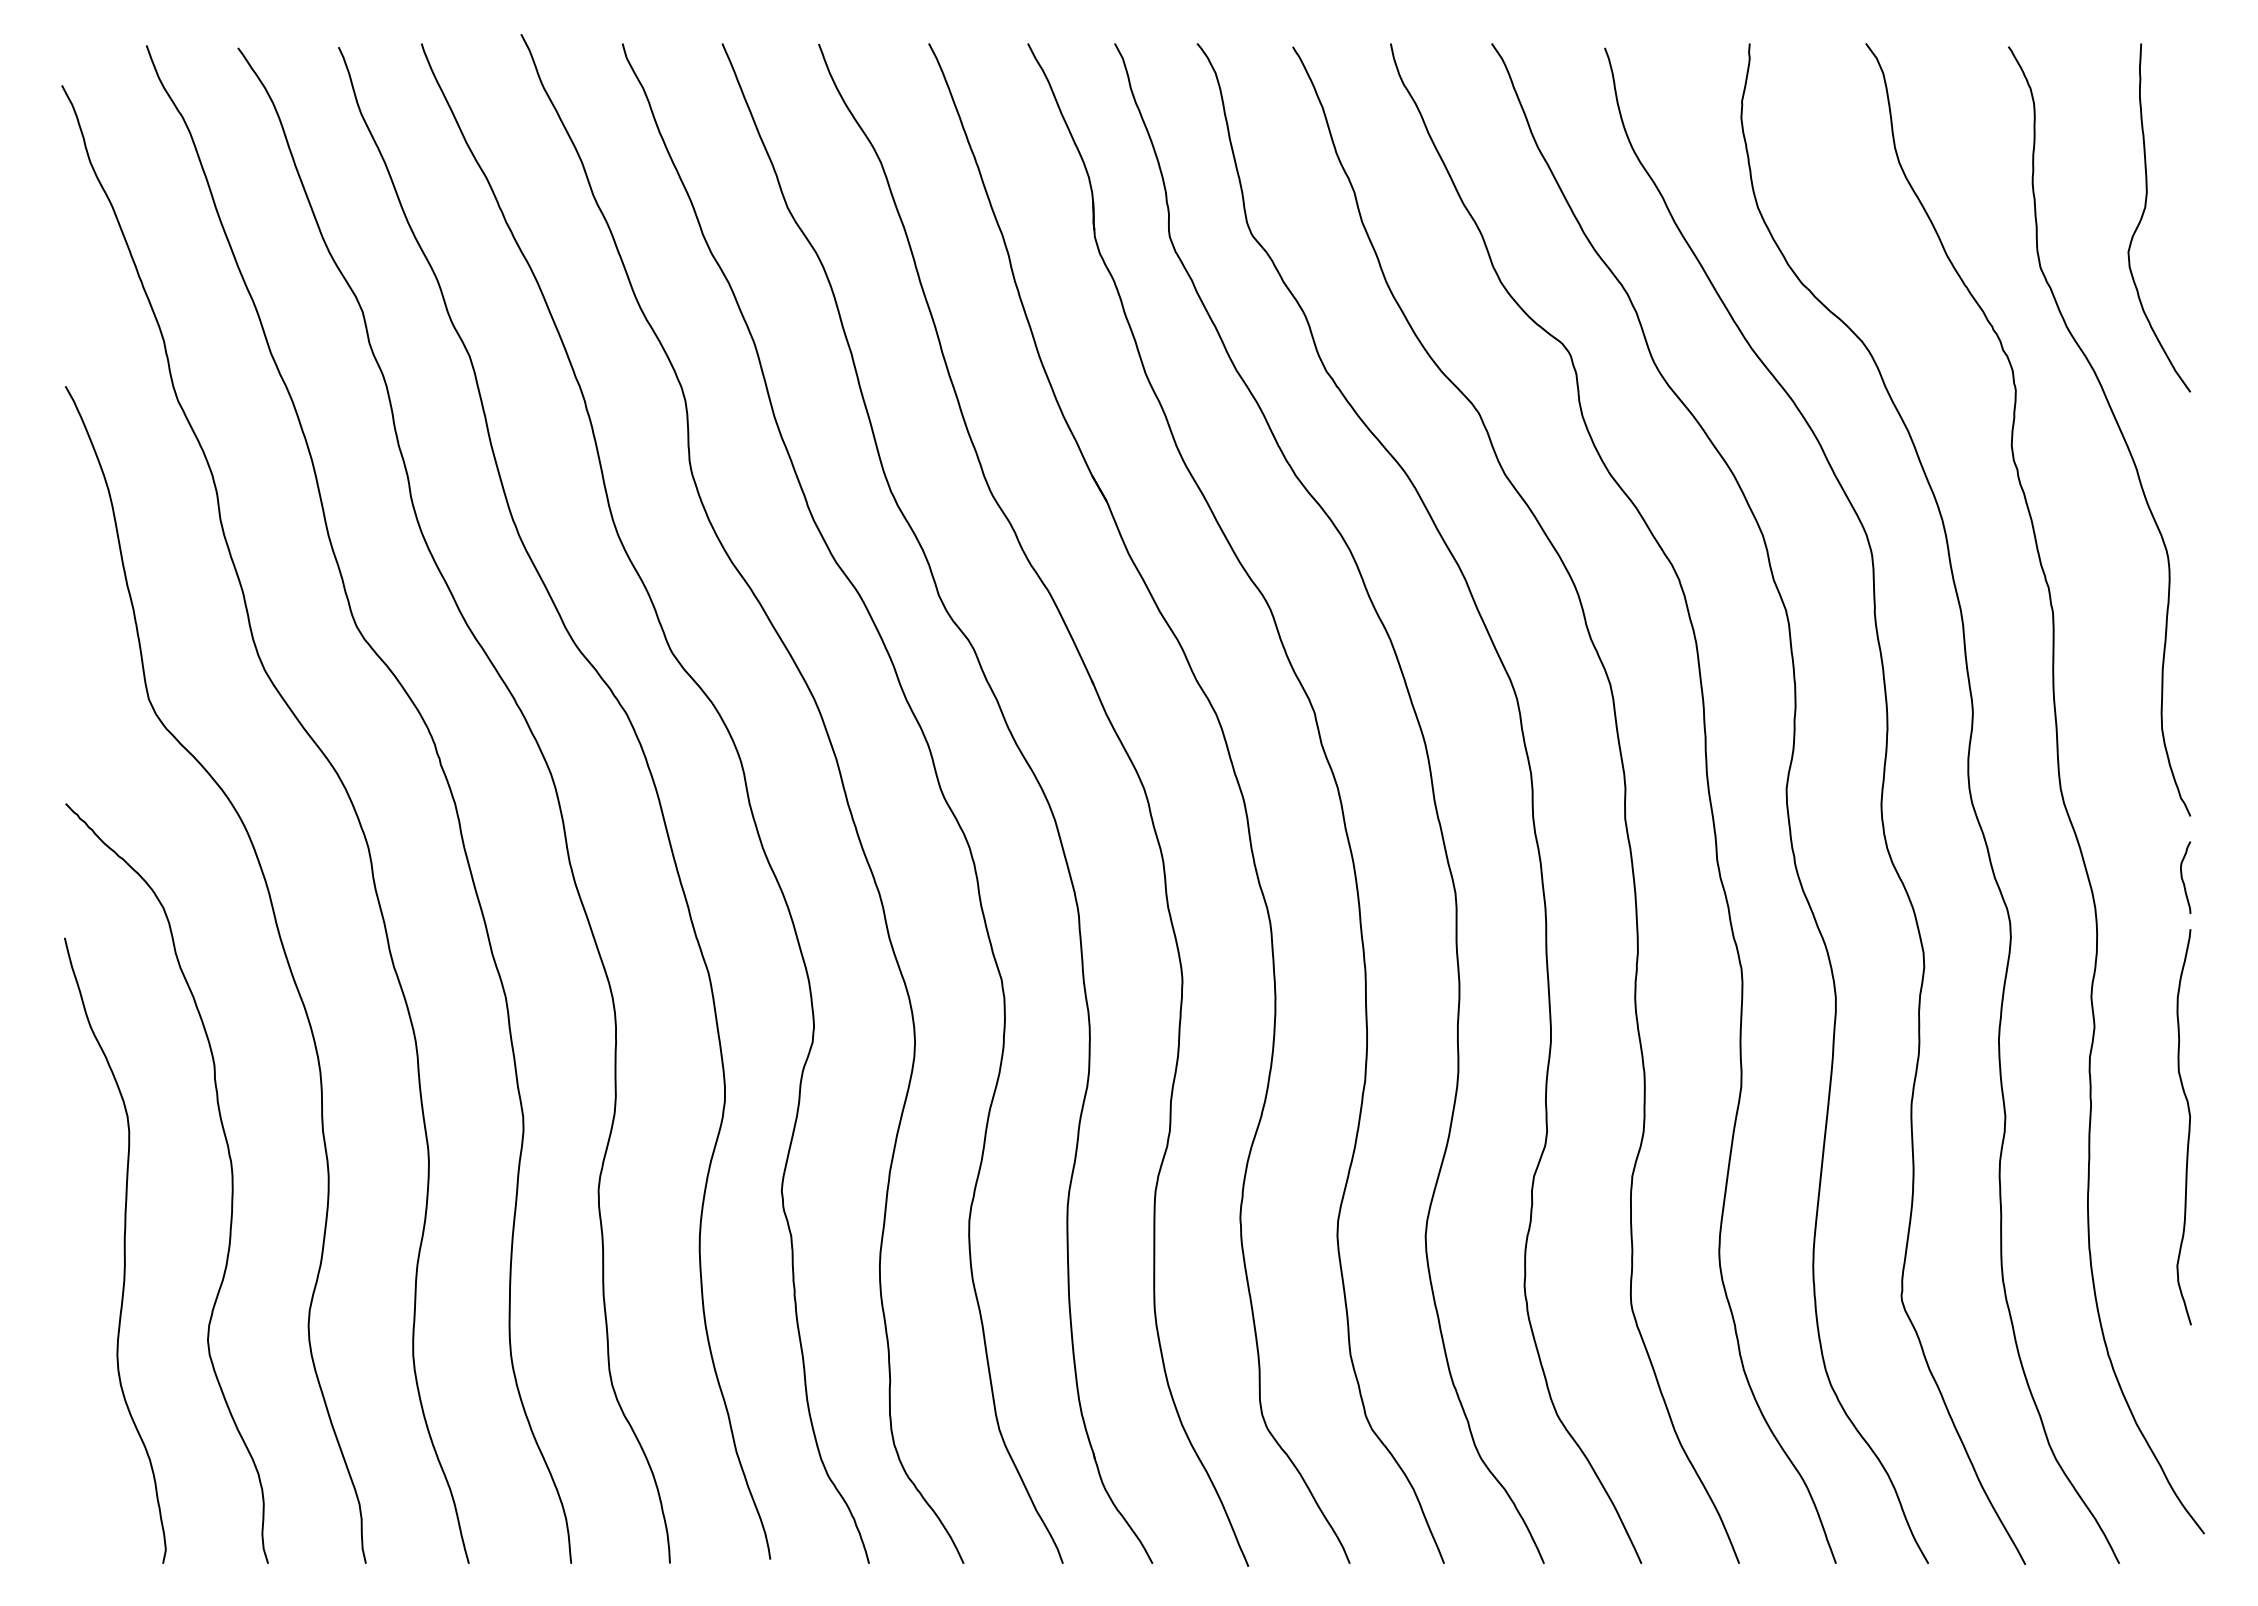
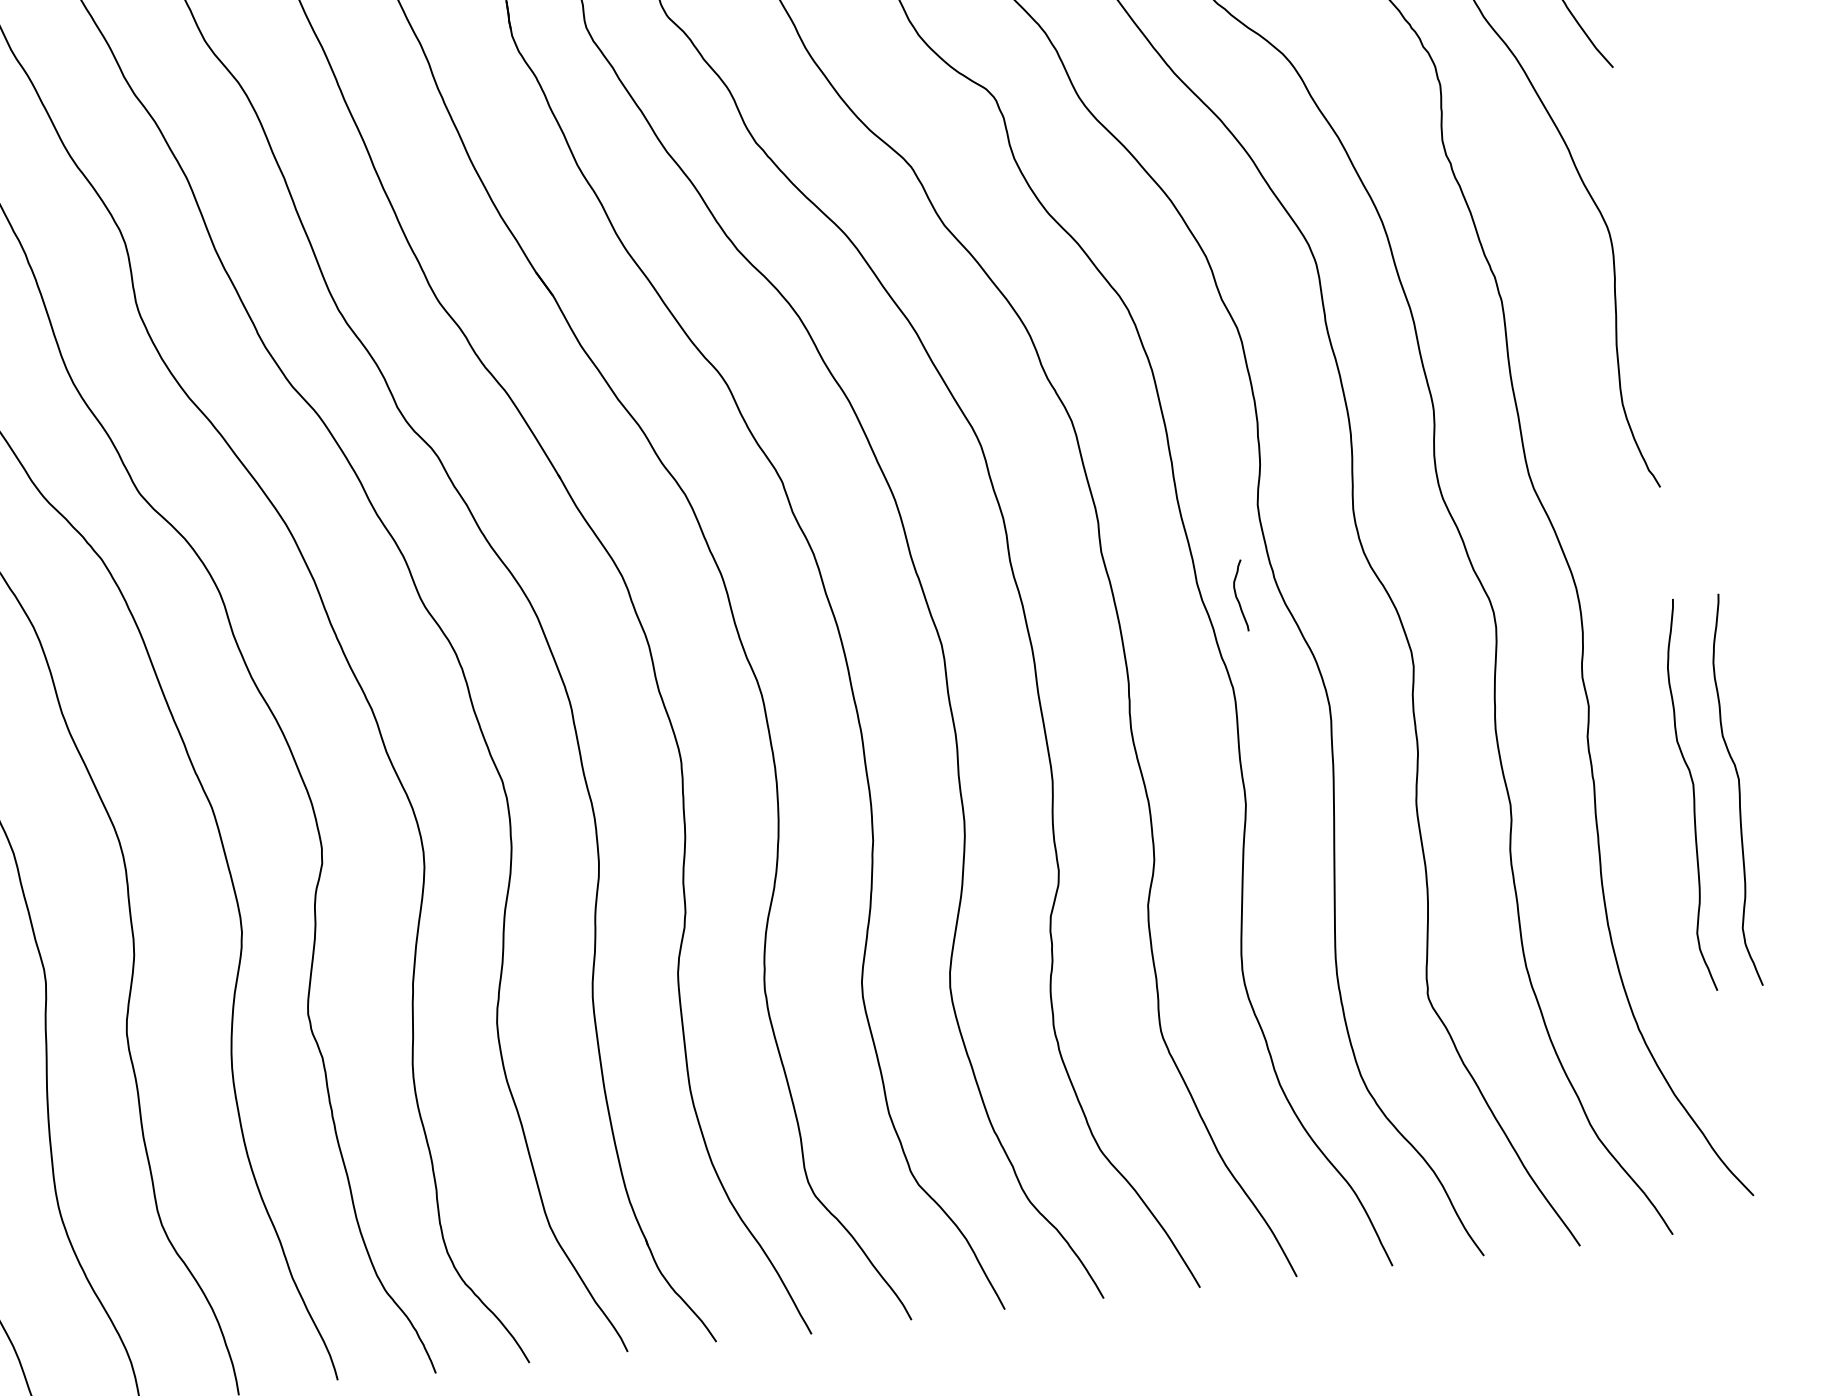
curve: (2183, 879) -> (1237, 597), moved
curve: (2234, 1127) -> (1738, 790), added

